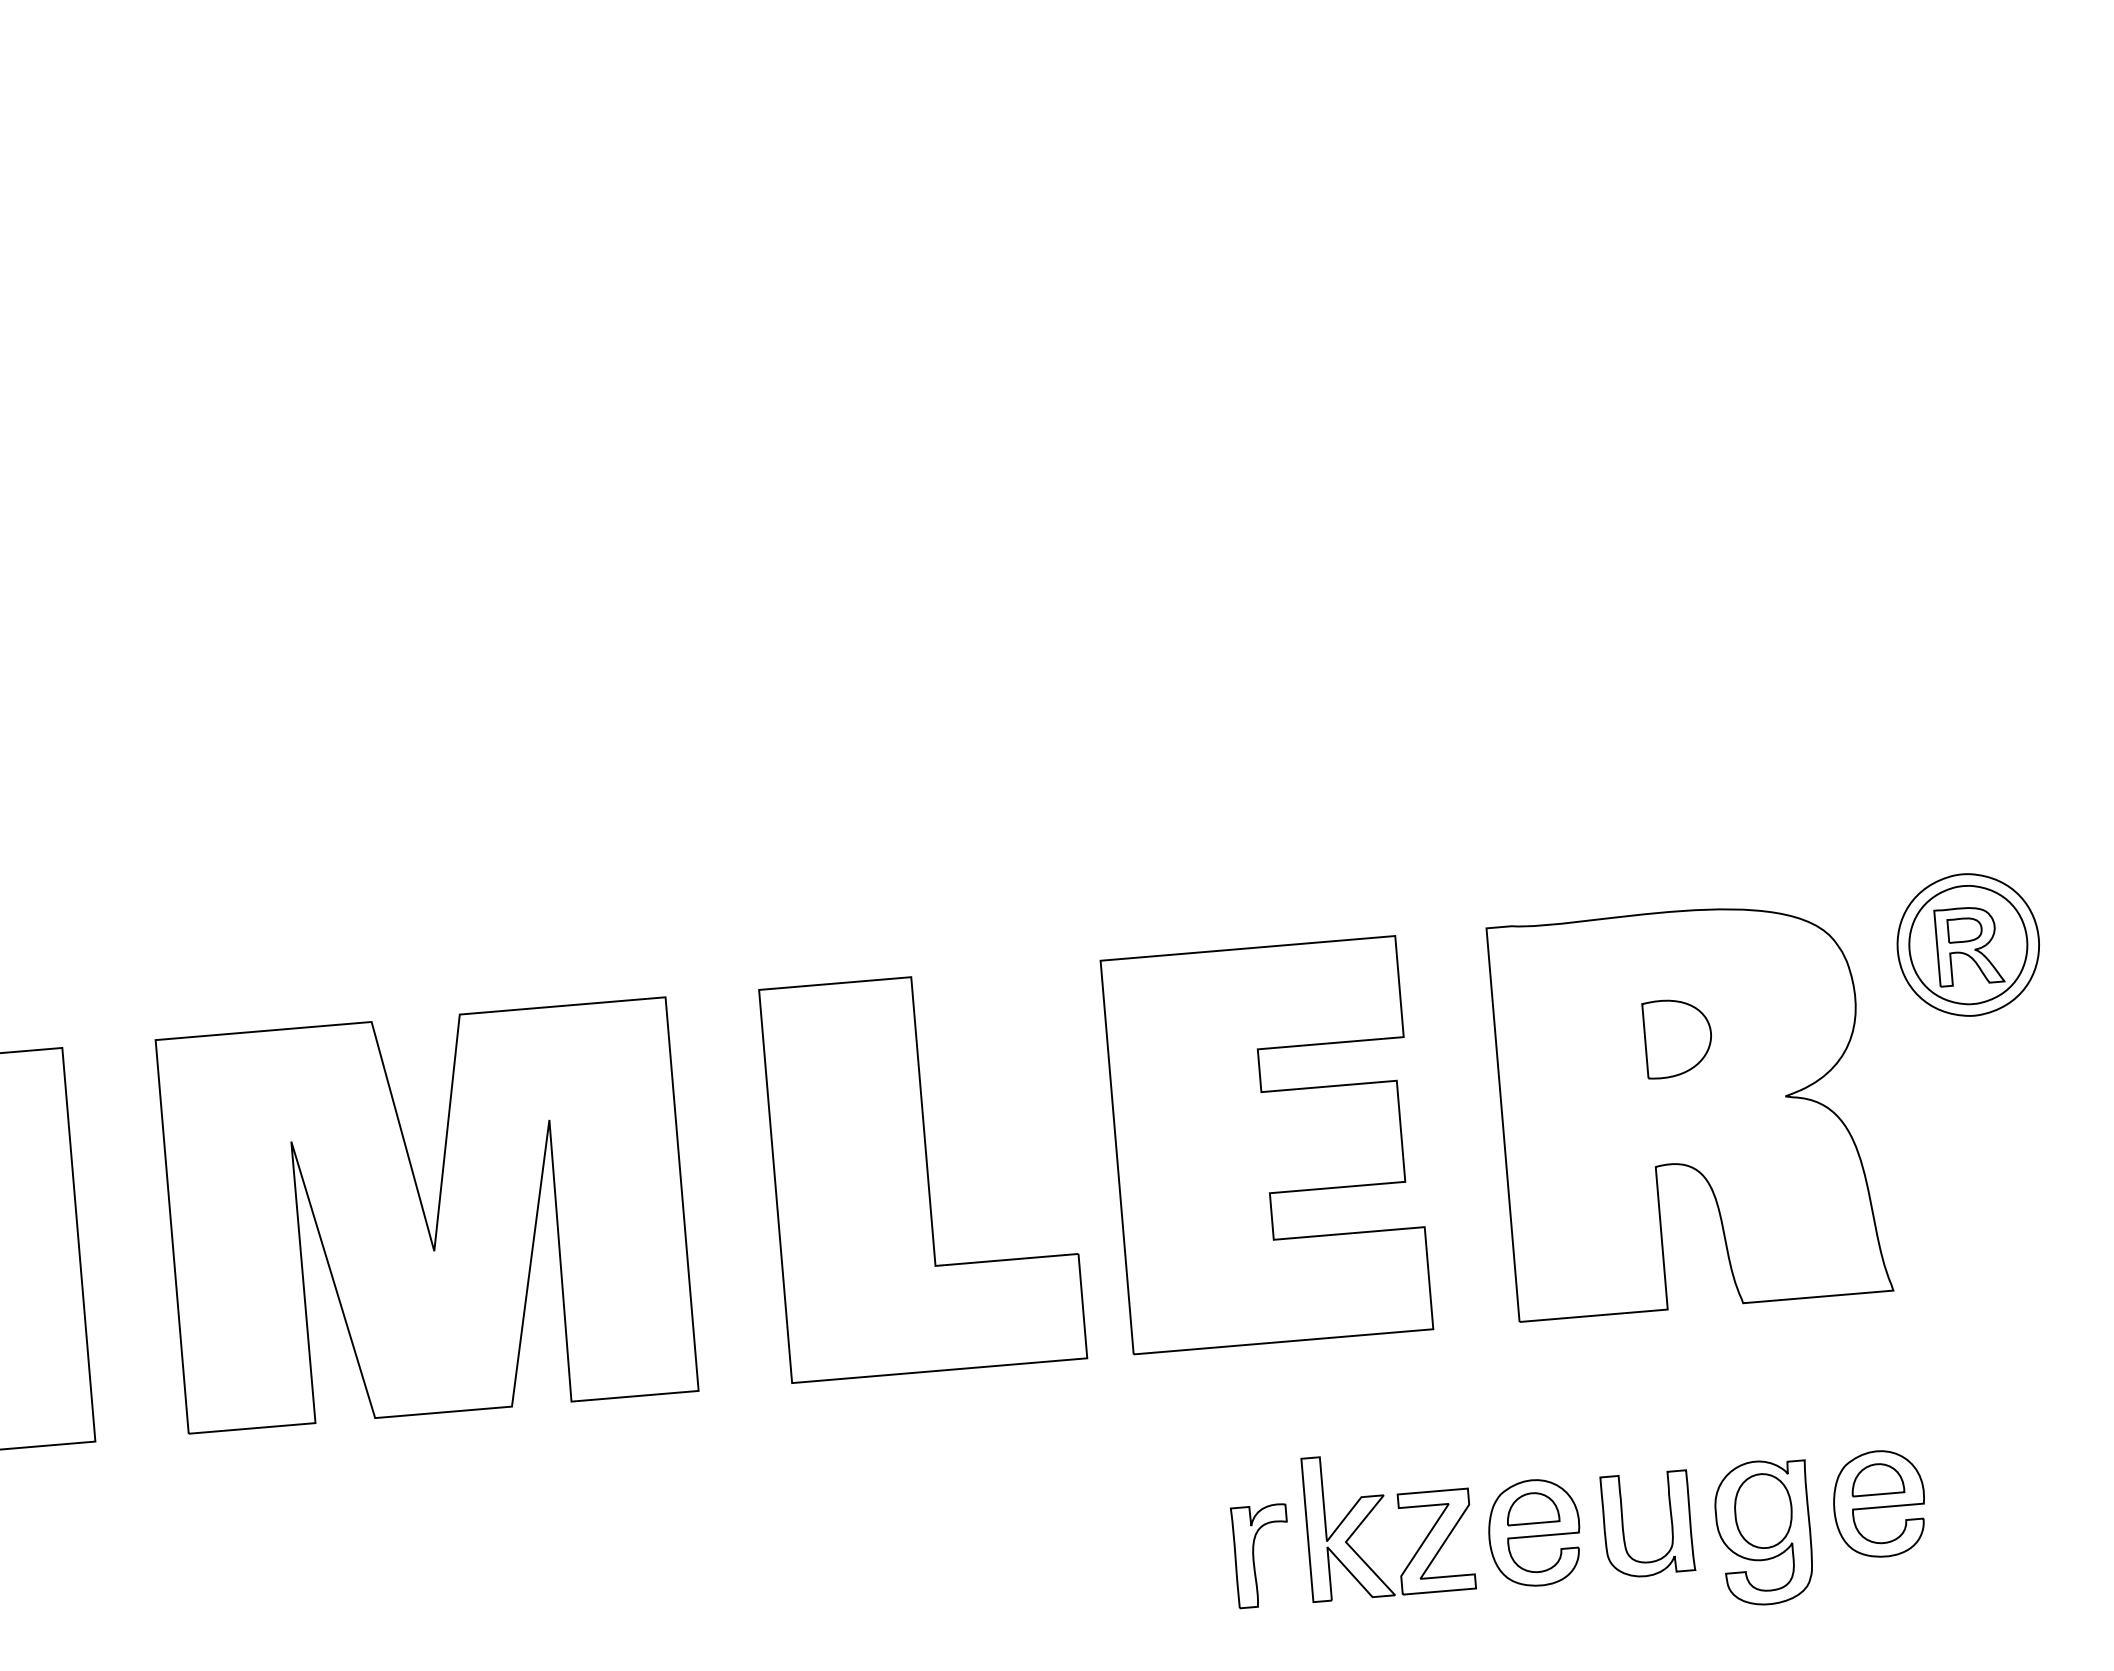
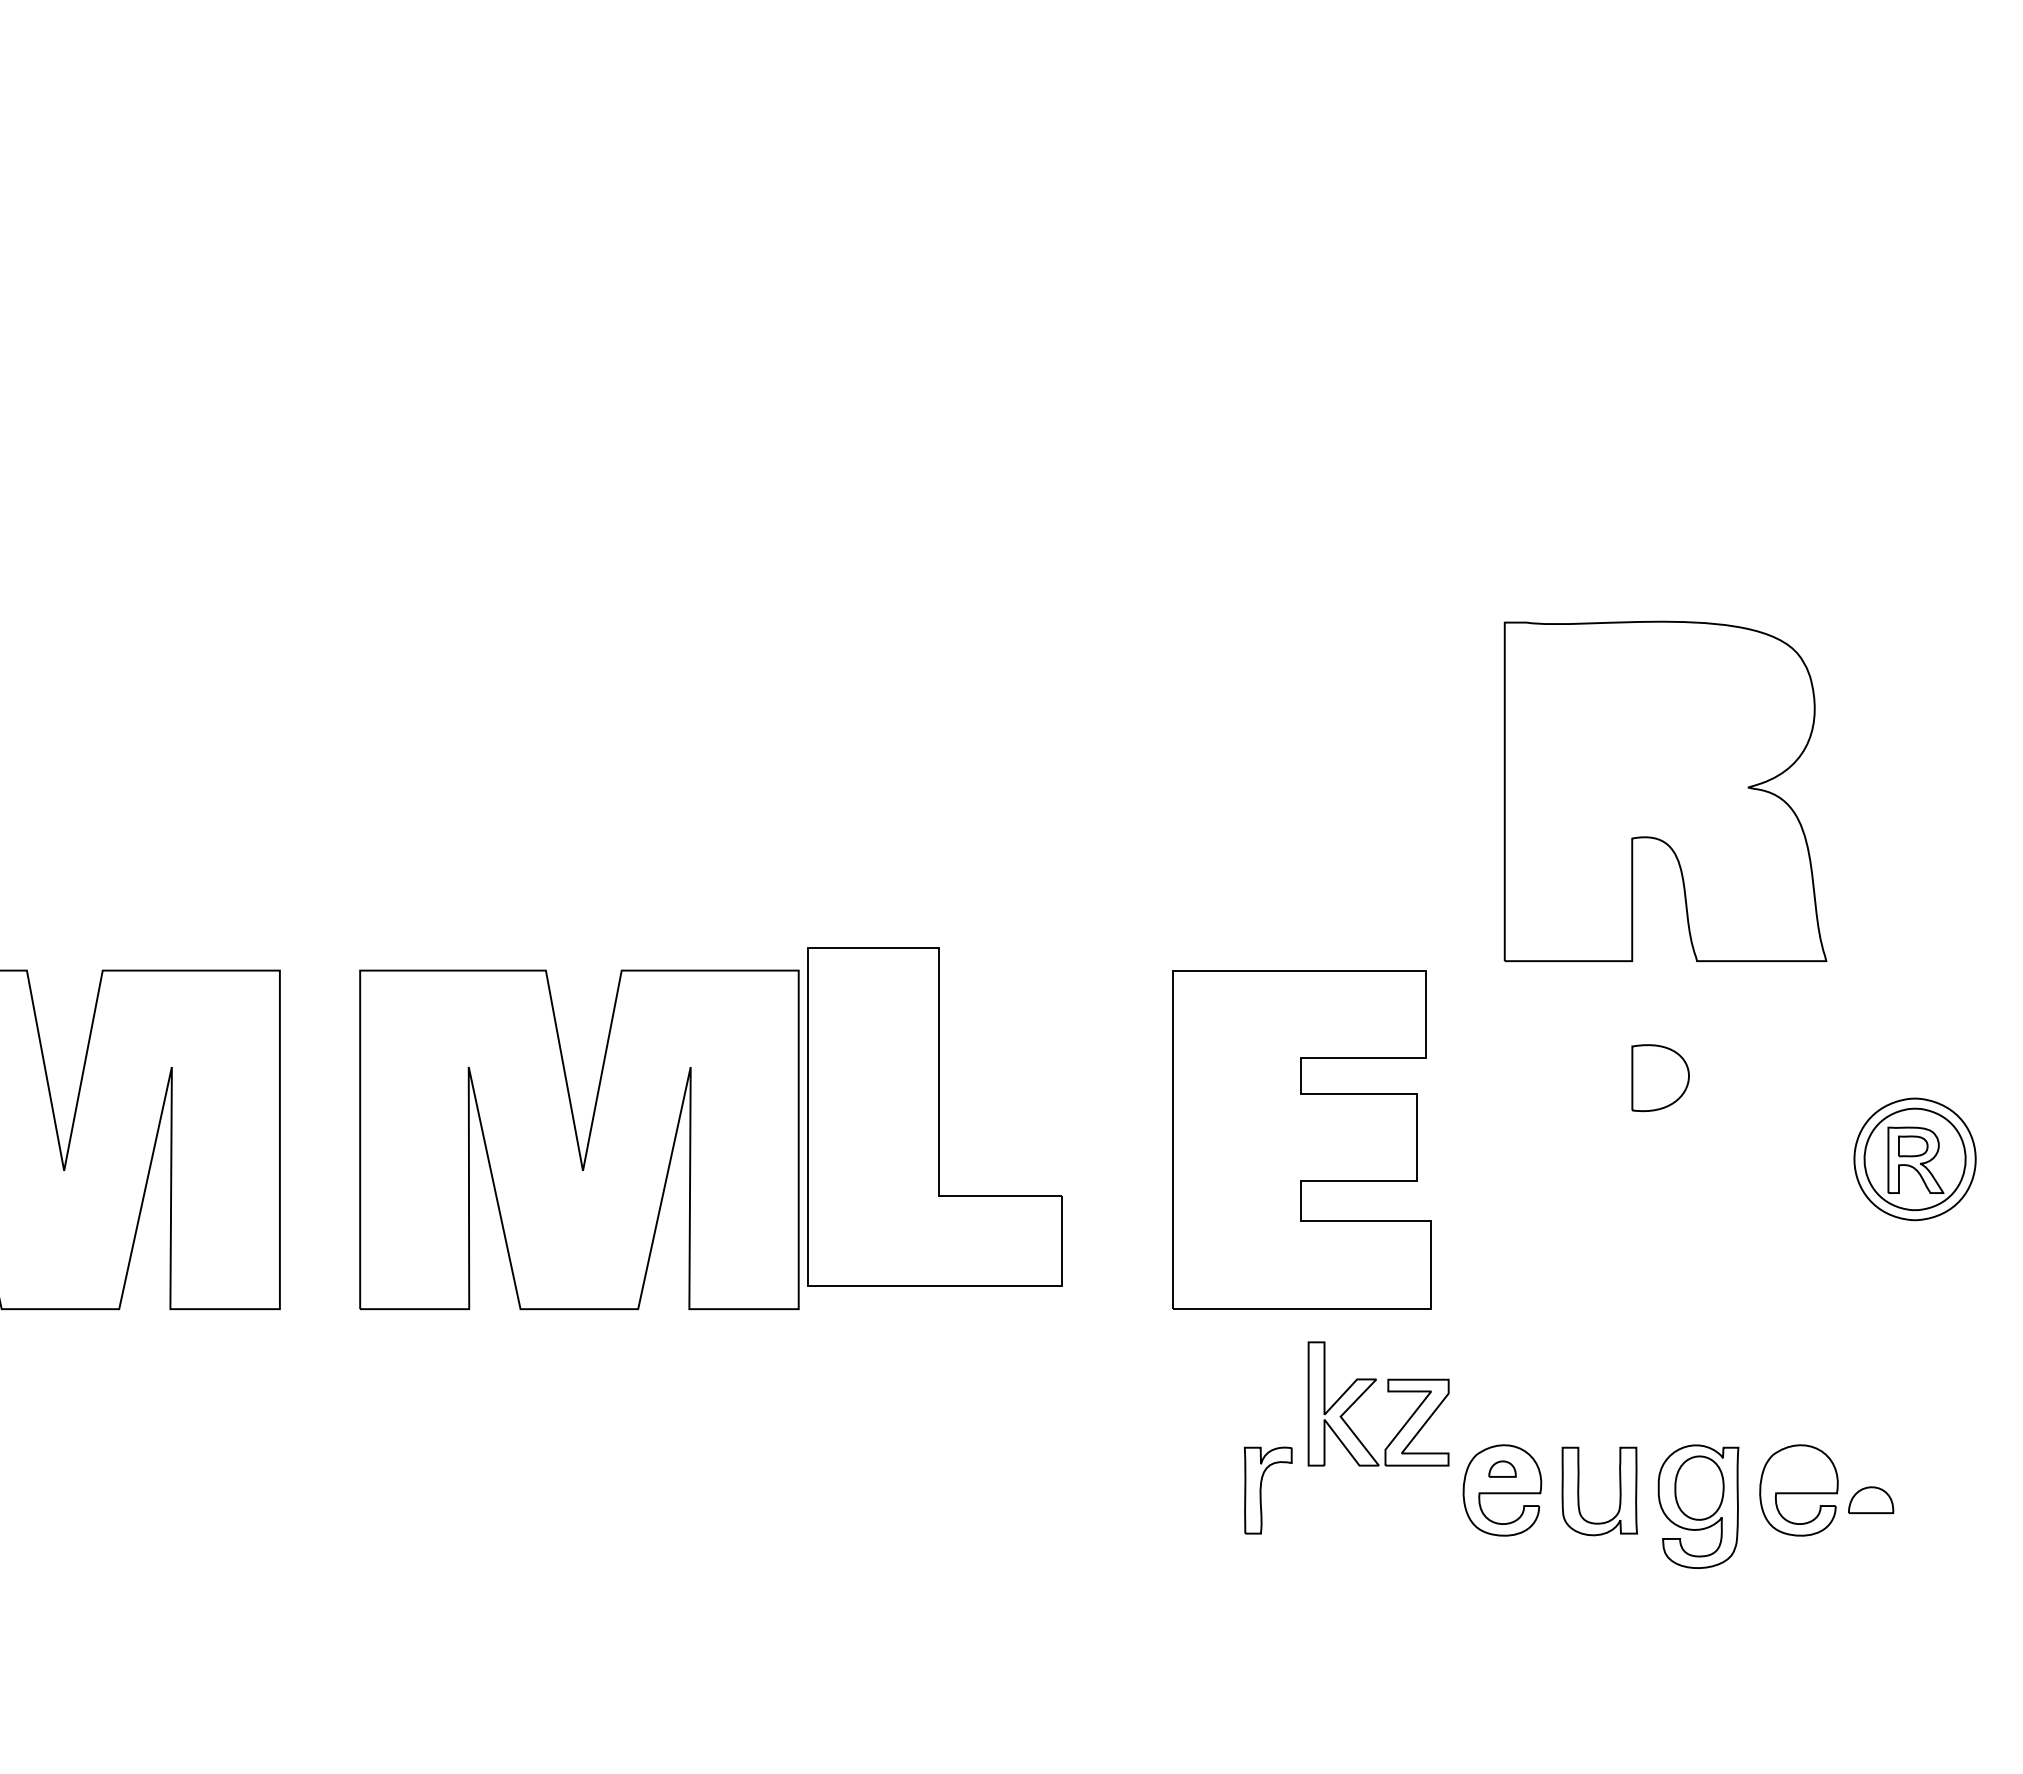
part: (1967, 945) -> (1914, 1159), moved
part: (1689, 1109) -> (1665, 791), moved
part: (922, 1173) -> (934, 1116), moved
part: (1877, 1478) -> (1871, 1499), moved
part: (1532, 1507) -> (1502, 1468), size x0.6
part: (1397, 1509) -> (1387, 1392), moved

